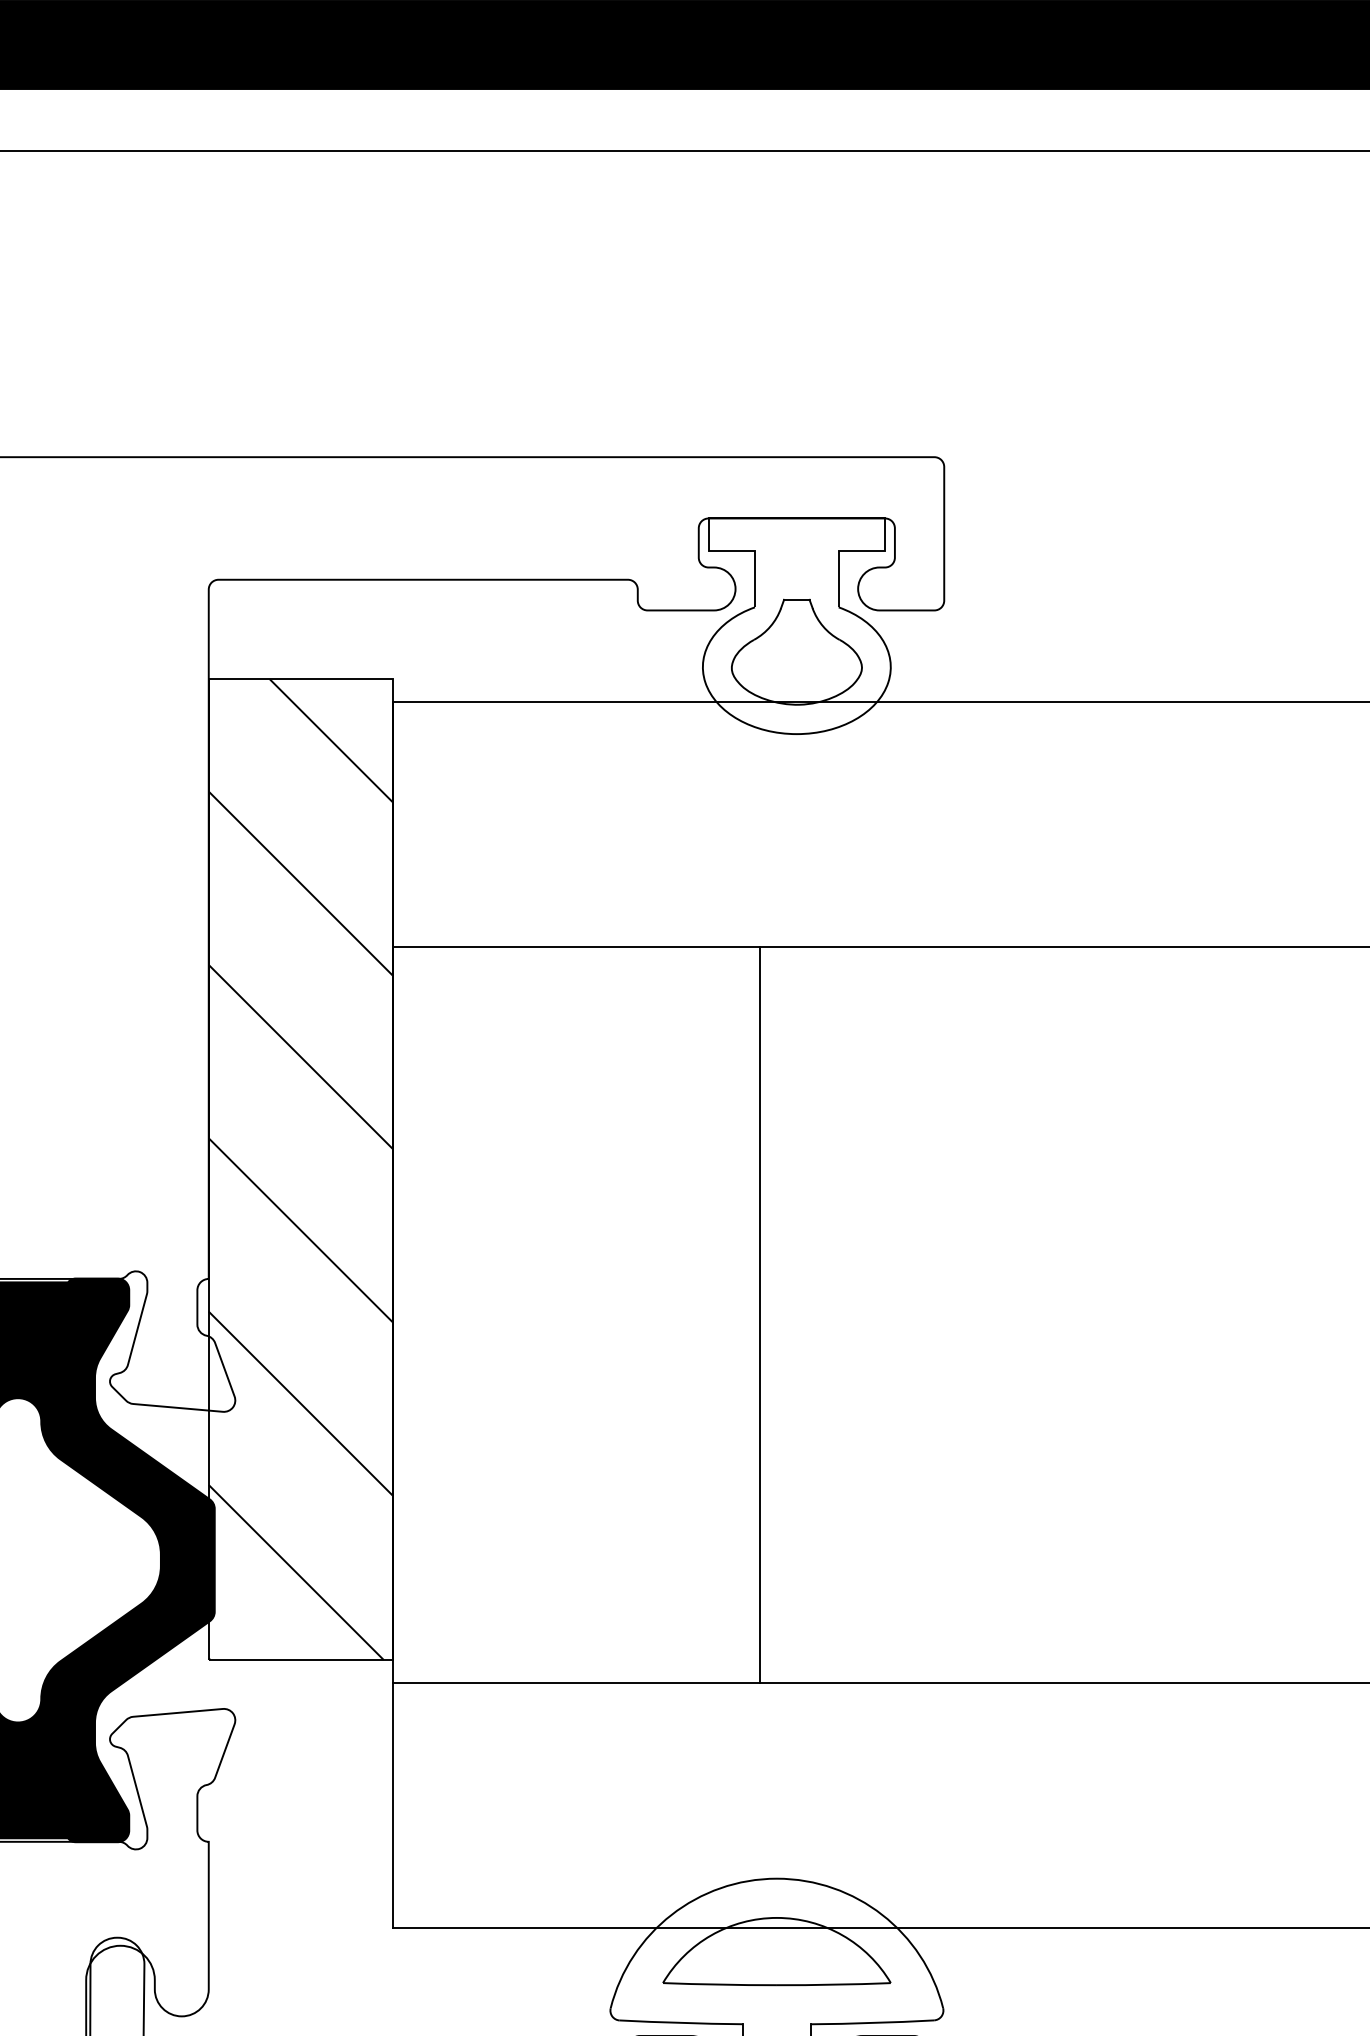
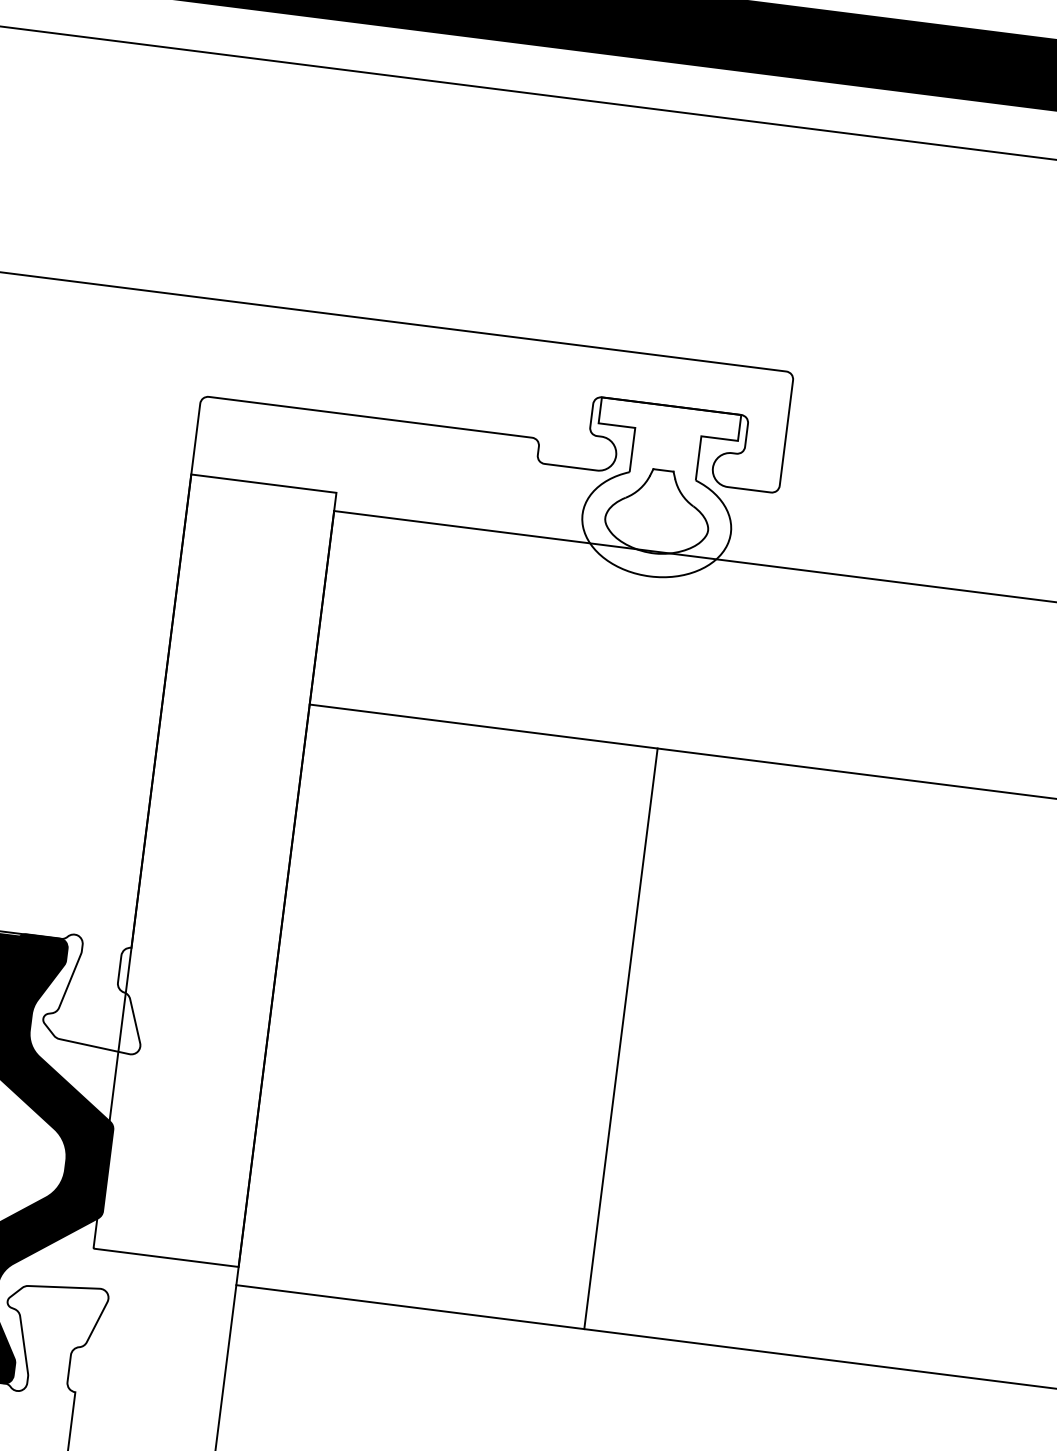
hatch: (300, 1169) -> (214, 870), removed
line: (760, 1314) -> (621, 1038), moved

